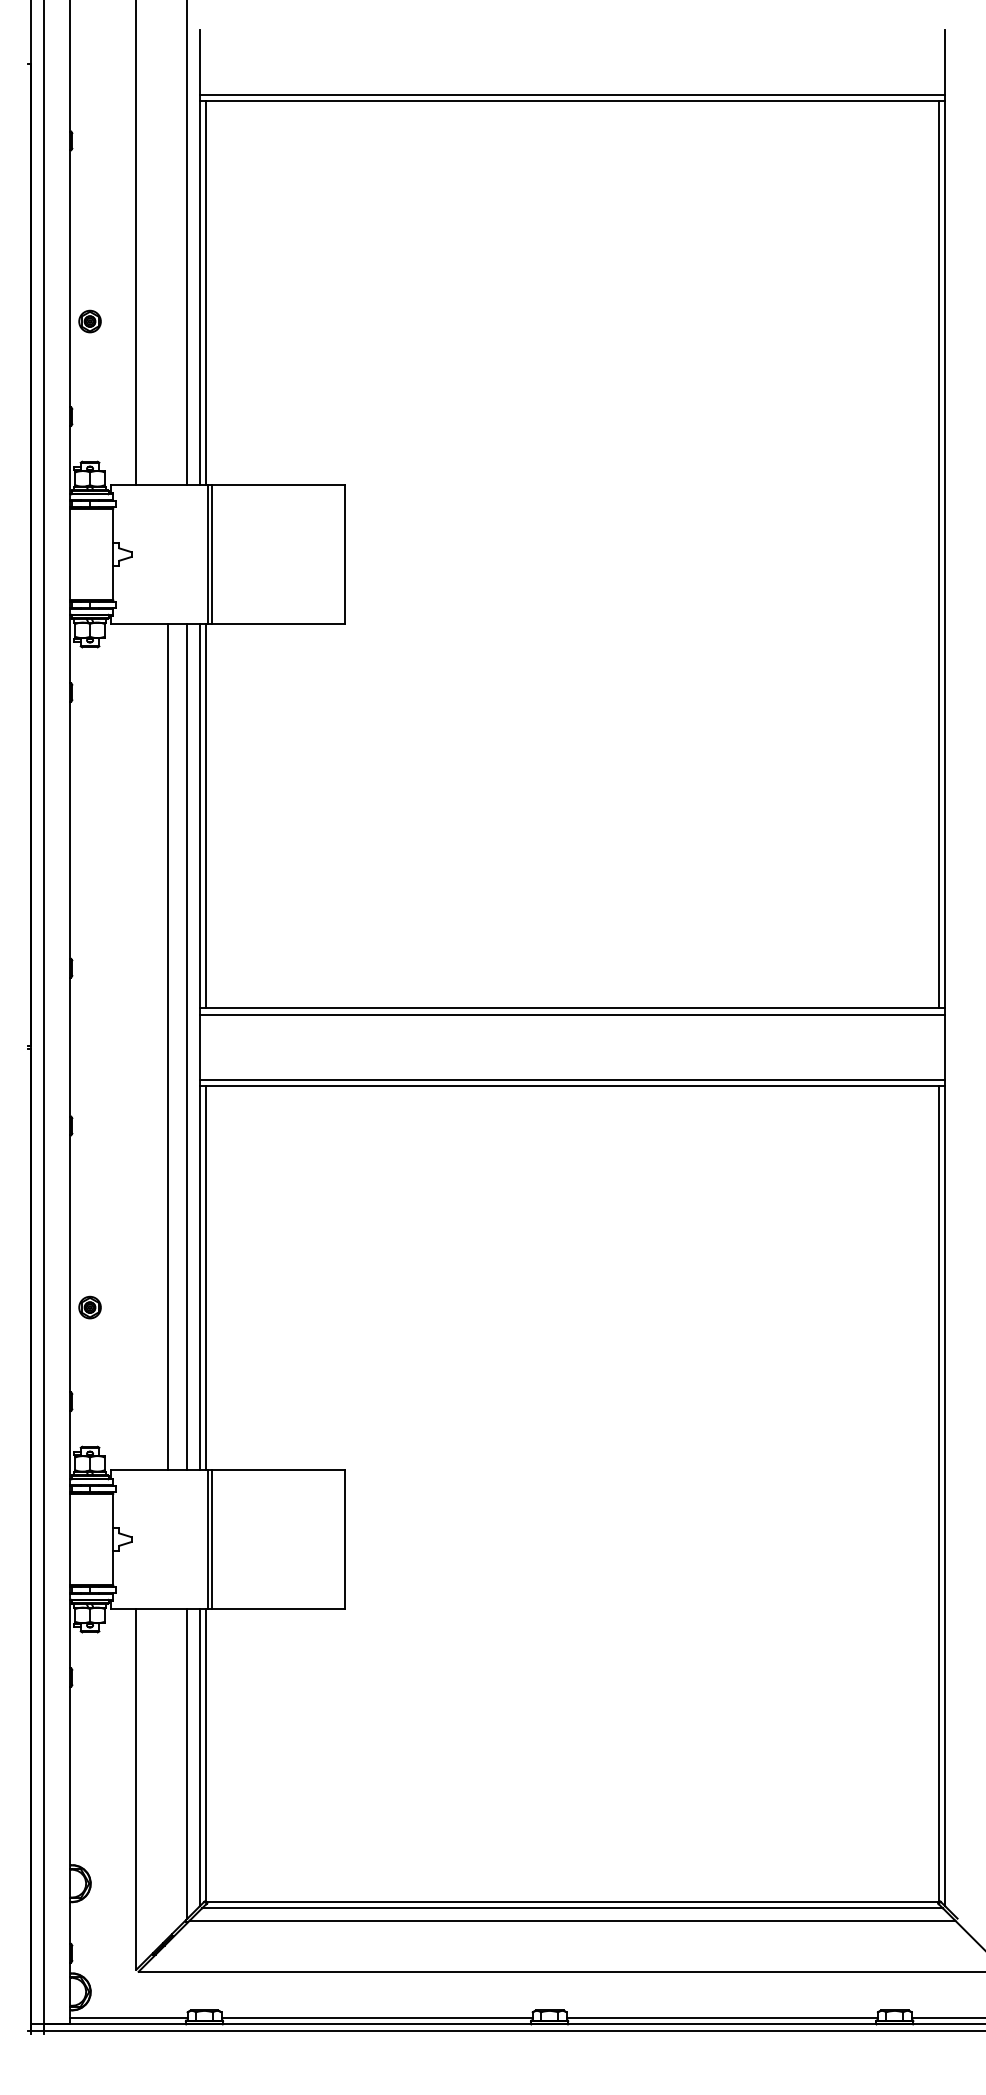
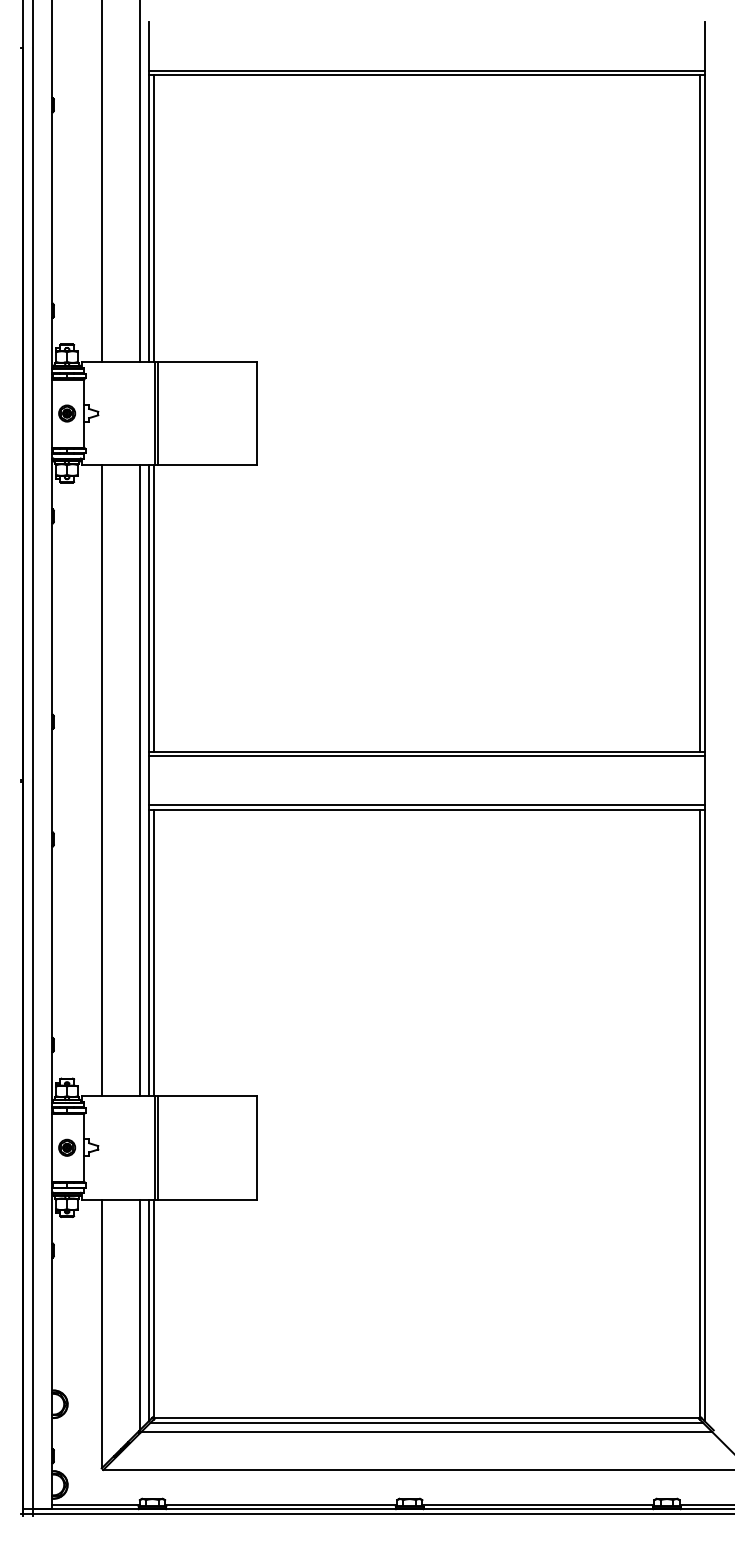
part: (89, 321) -> (66, 413), moved
line: (168, 1047) -> (101, 781), moved
part: (89, 1307) -> (66, 1147), moved

